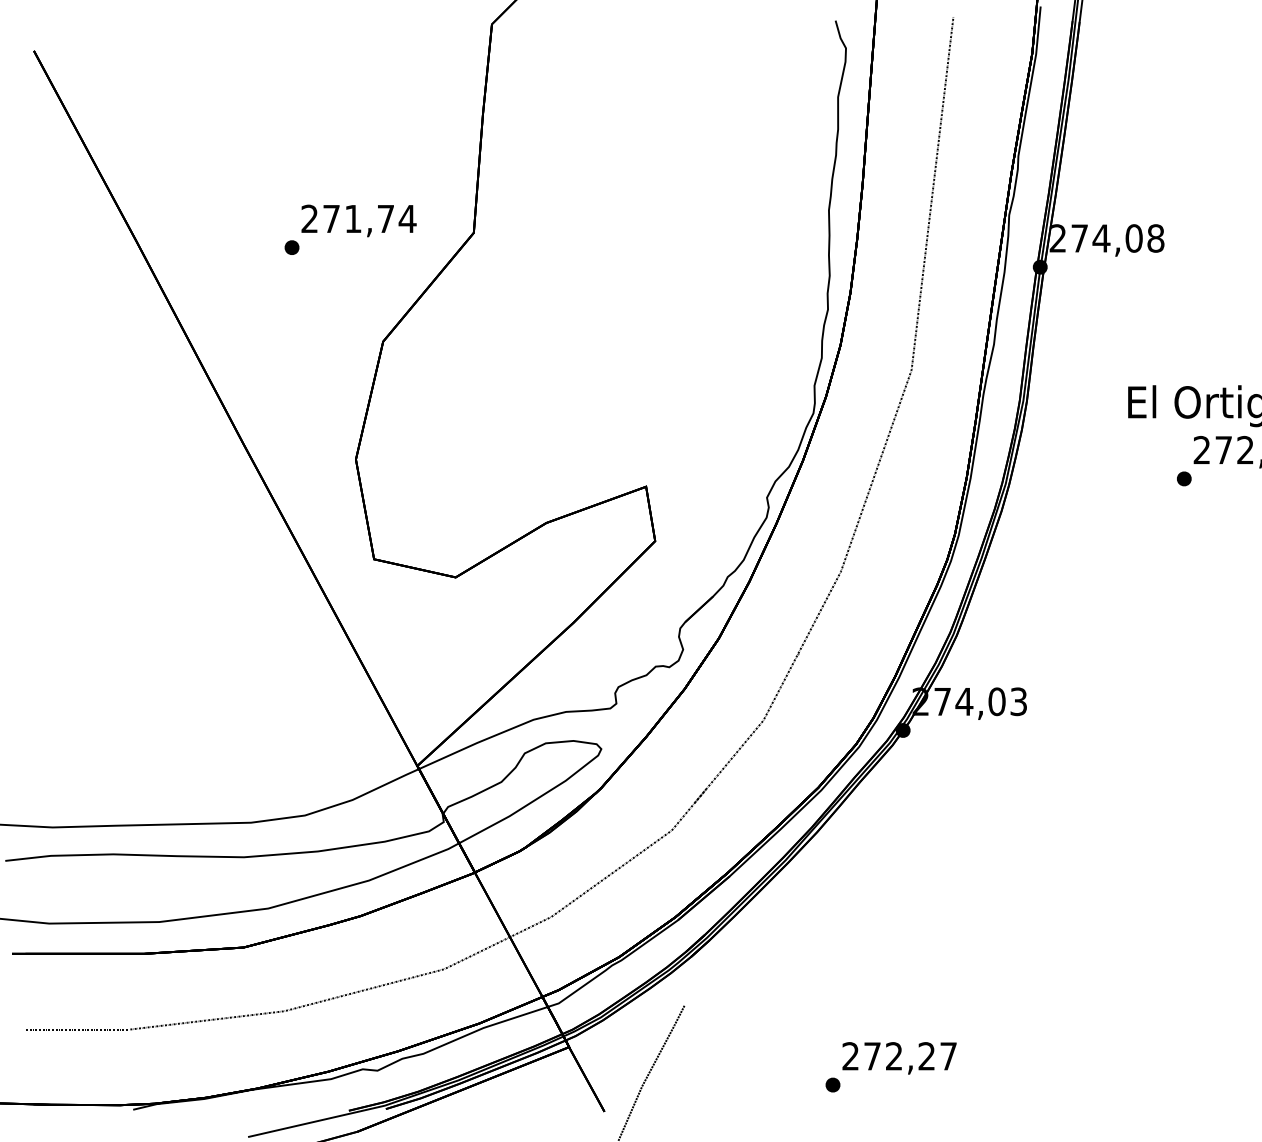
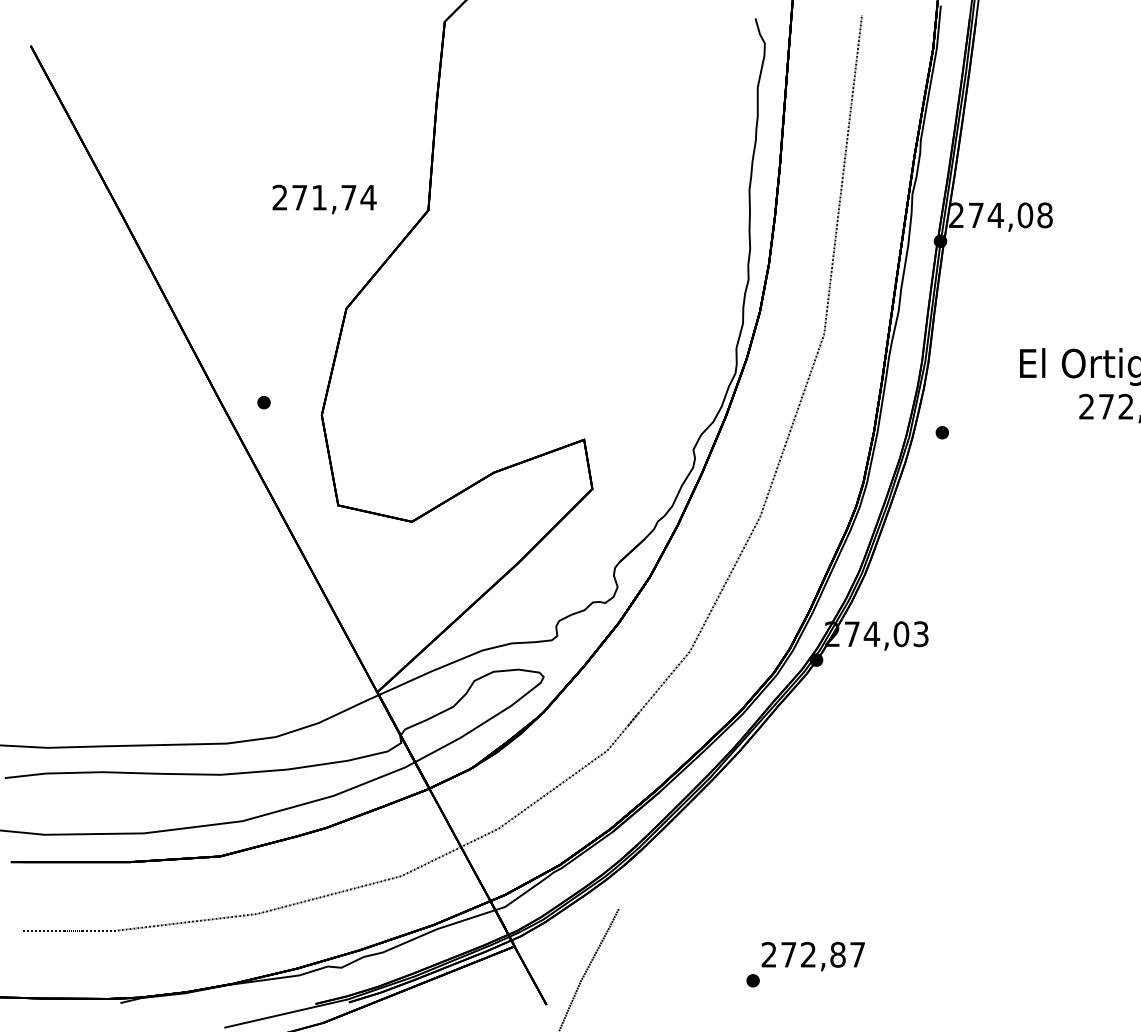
part: (291, 247) -> (263, 402), moved
part: (1184, 478) -> (942, 432), moved
text: (926, 1056) -> (837, 954), 272,27 -> 272,87

